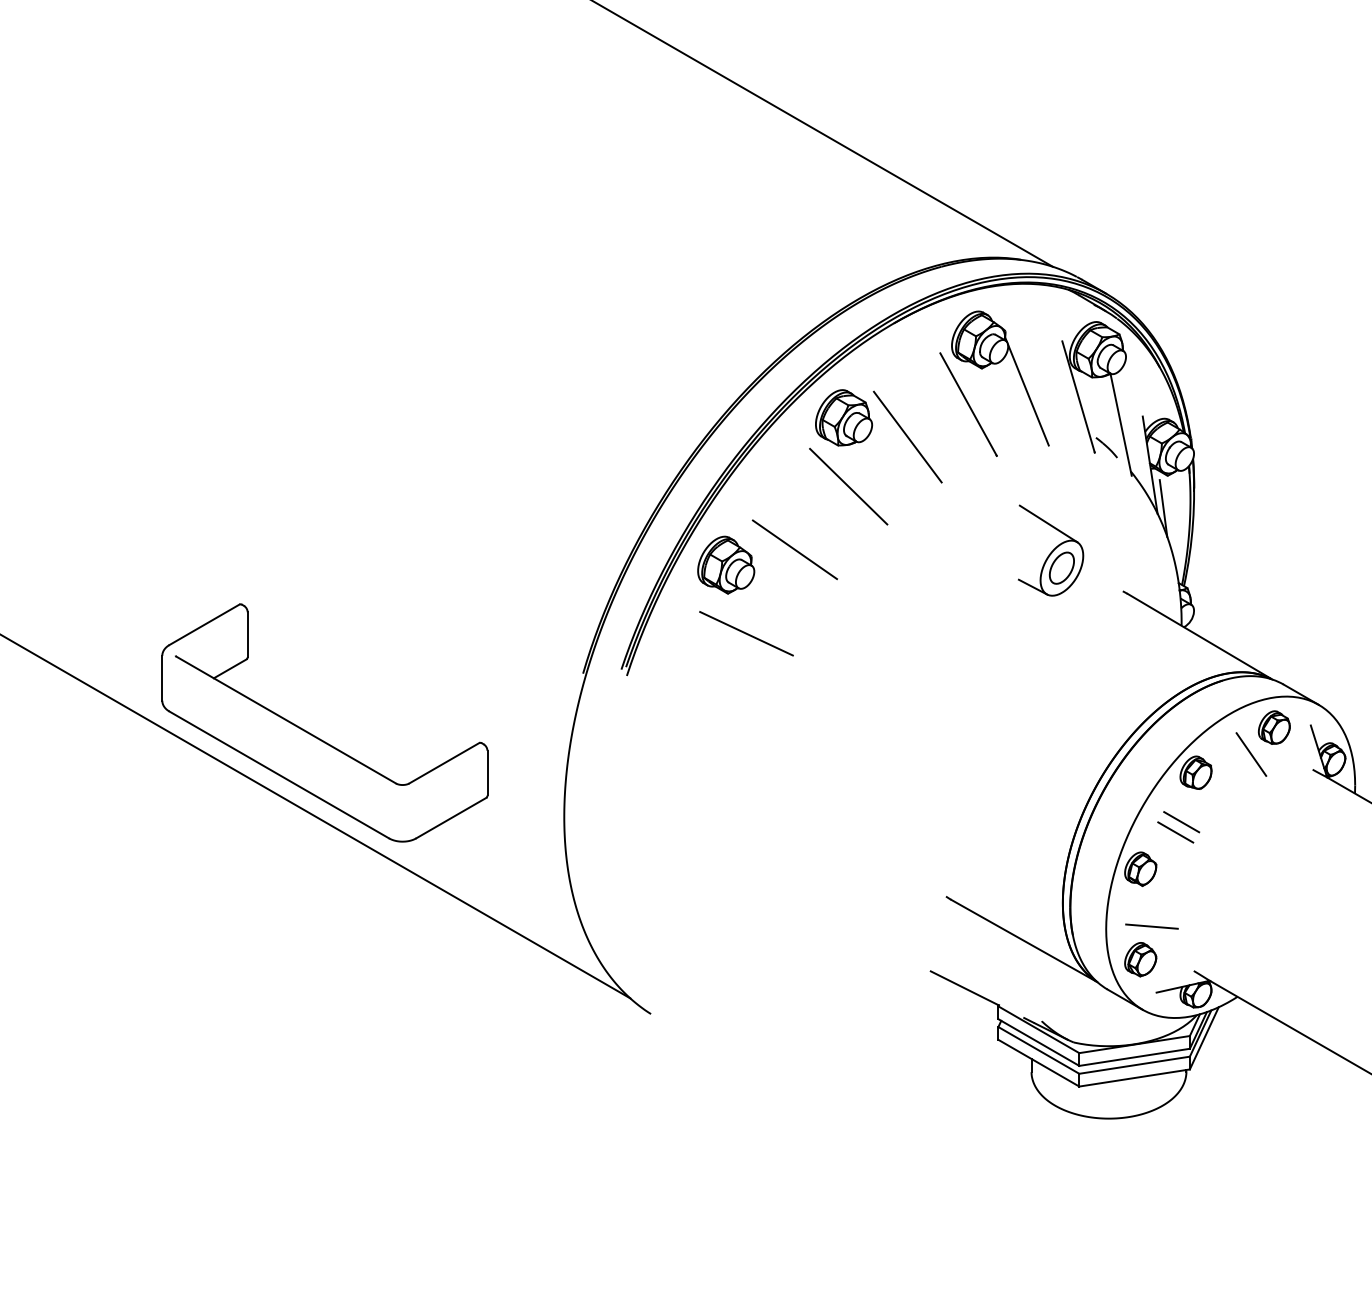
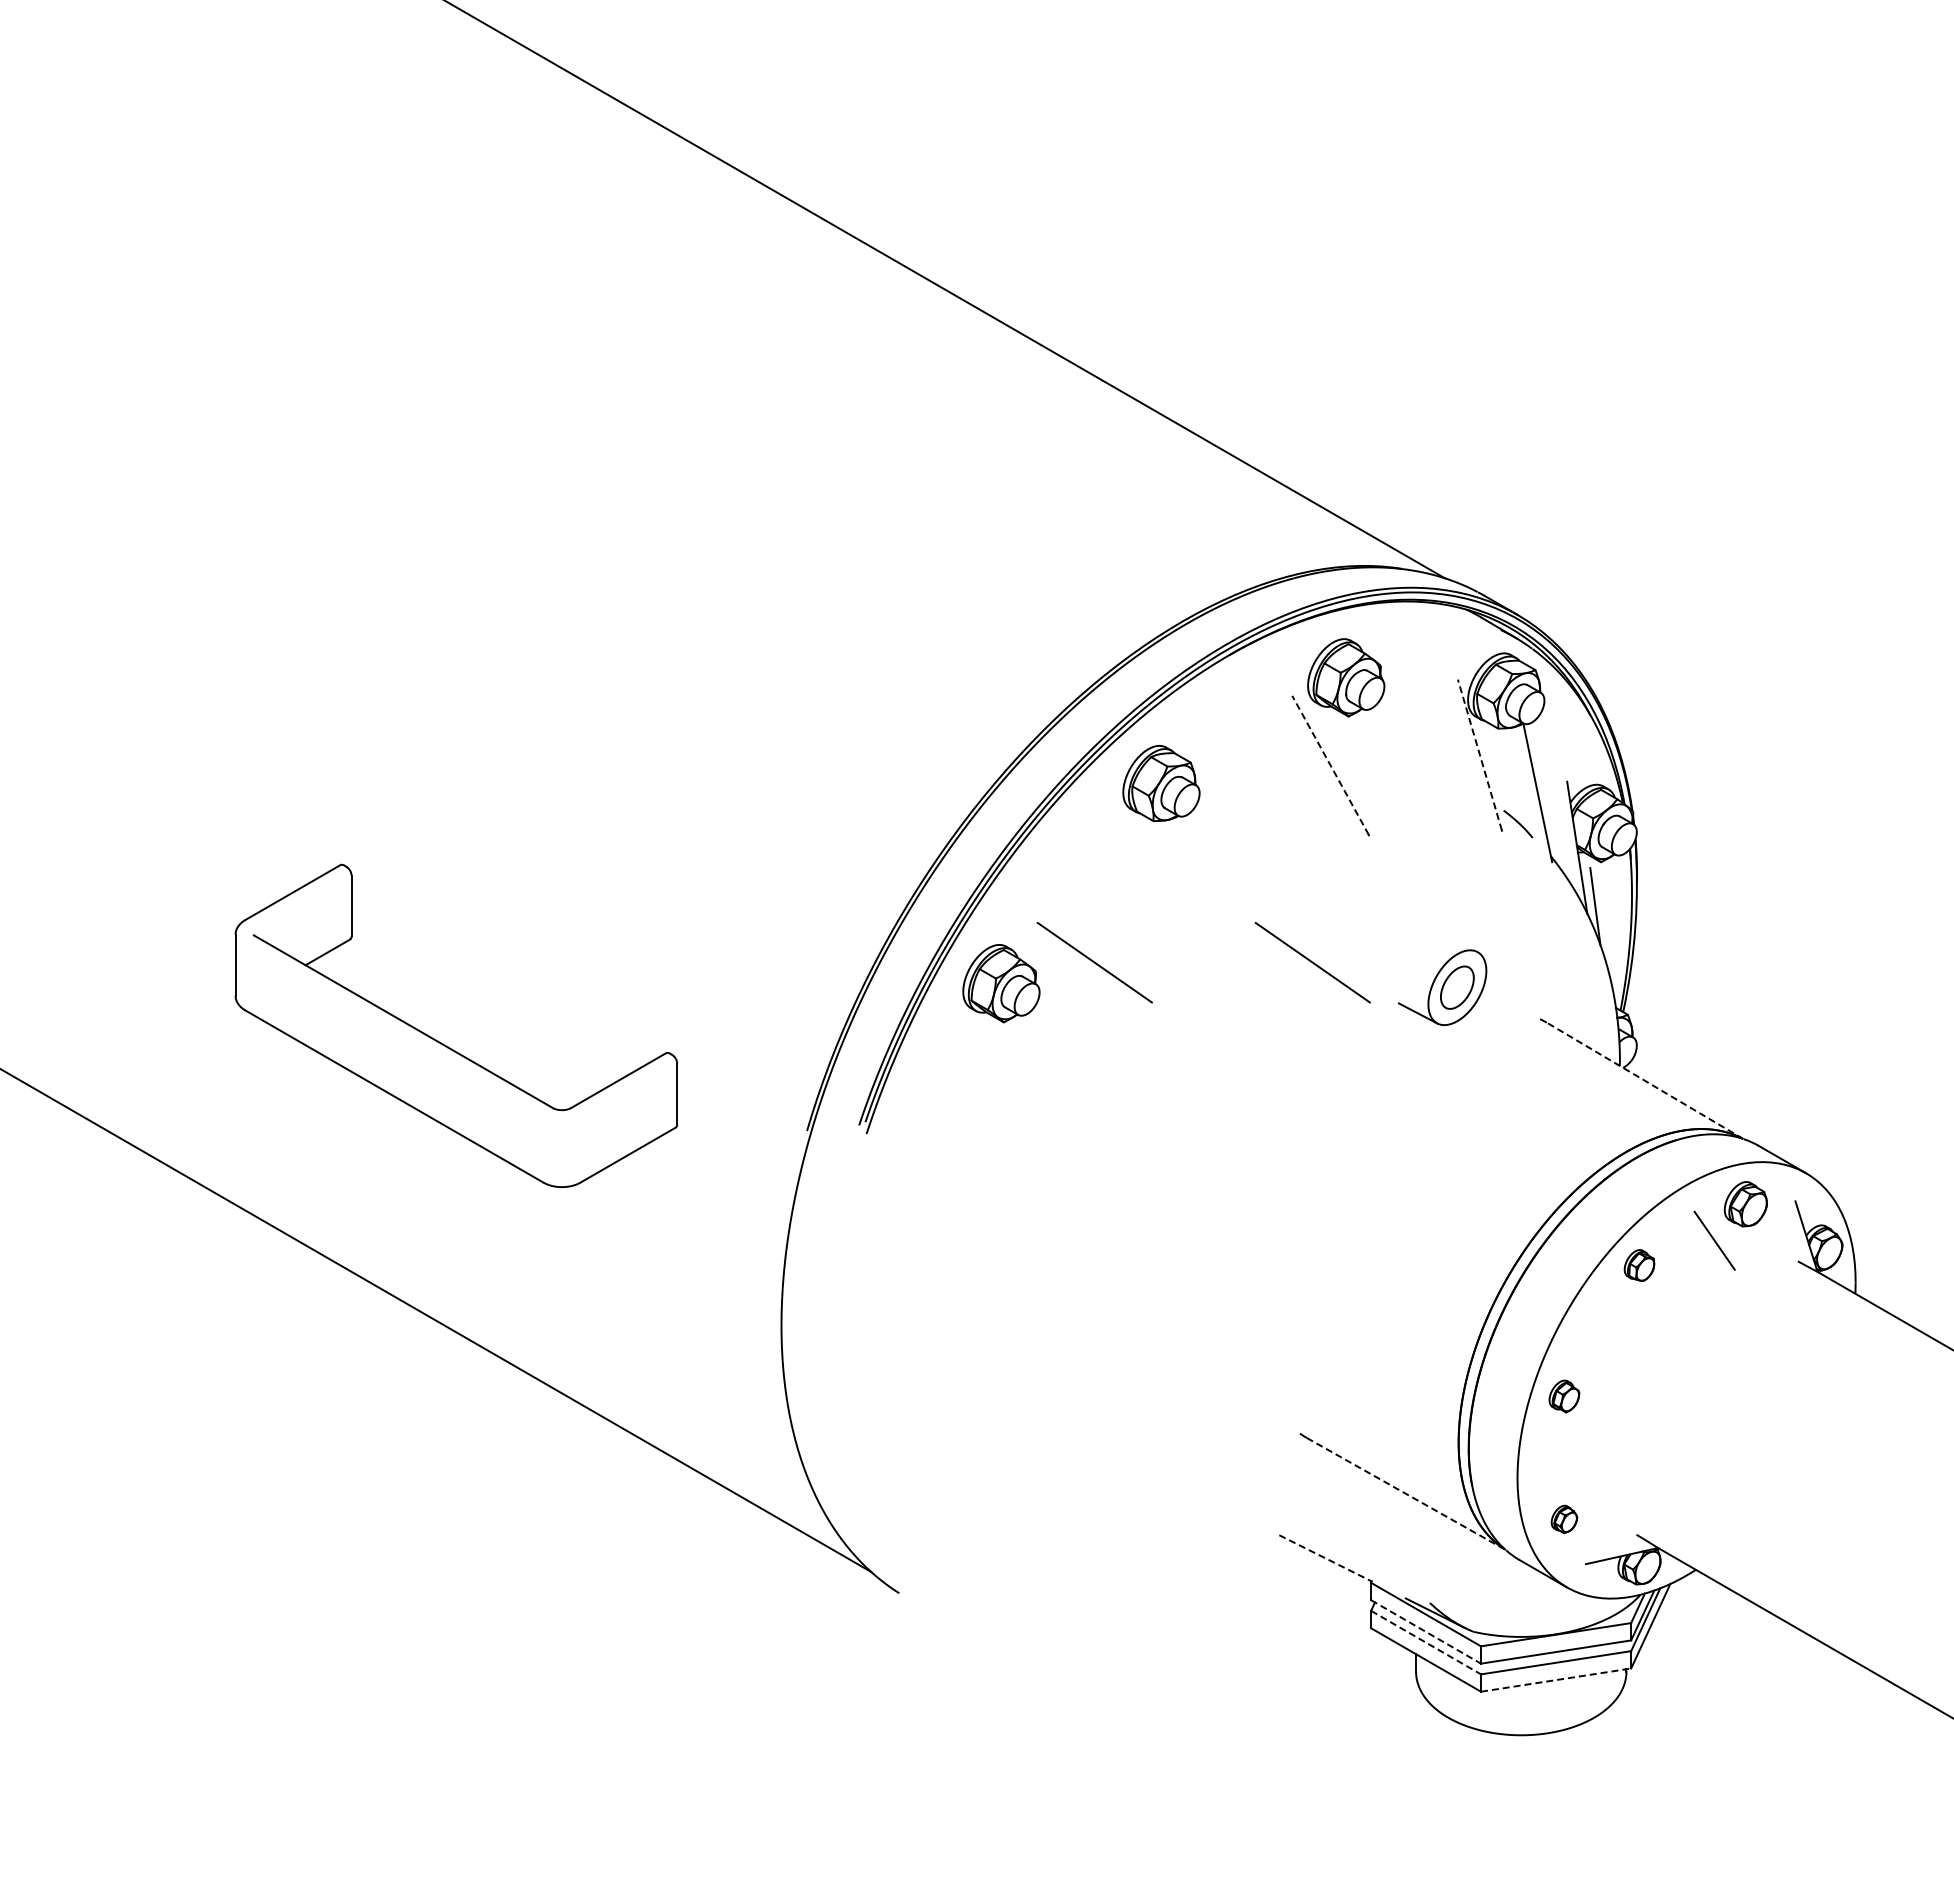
line: (1028, 395) -> (1411, 752), removed
line: (1078, 397) -> (1479, 755), solid -> dashed
line: (968, 403) -> (1330, 764), solid -> dashed
line: (908, 436) -> (1248, 809), removed
line: (848, 486) -> (1167, 876), removed
line: (1048, 523) -> (1439, 927), removed
line: (955, 549) -> (1312, 962), added
line: (746, 633) -> (1029, 1076), removed
line: (1199, 636) -> (1644, 1080), solid -> dashed
part: (316, 736) -> (445, 1044), moved
part: (1196, 772) -> (1639, 1265), size x0.7
line: (1181, 822) -> (1619, 1332), removed
line: (1175, 832) -> (1611, 1346), removed
part: (1140, 869) -> (1564, 1396), size x0.7
line: (1151, 926) -> (1579, 1474), removed
line: (1024, 941) -> (1406, 1494), solid -> dashed
part: (1140, 959) -> (1564, 1519), size x0.6
line: (964, 988) -> (1325, 1558), solid -> dashed
line: (1039, 1042) -> (1426, 1632), solid -> dashed
line: (1039, 1050) -> (1426, 1642), solid -> dashed
line: (1134, 1078) -> (1556, 1680), solid -> dashed

